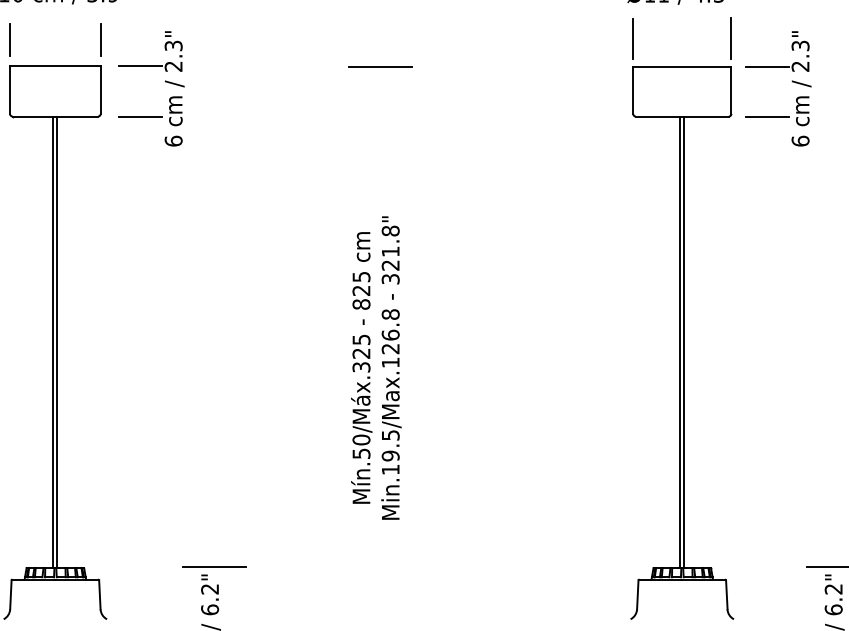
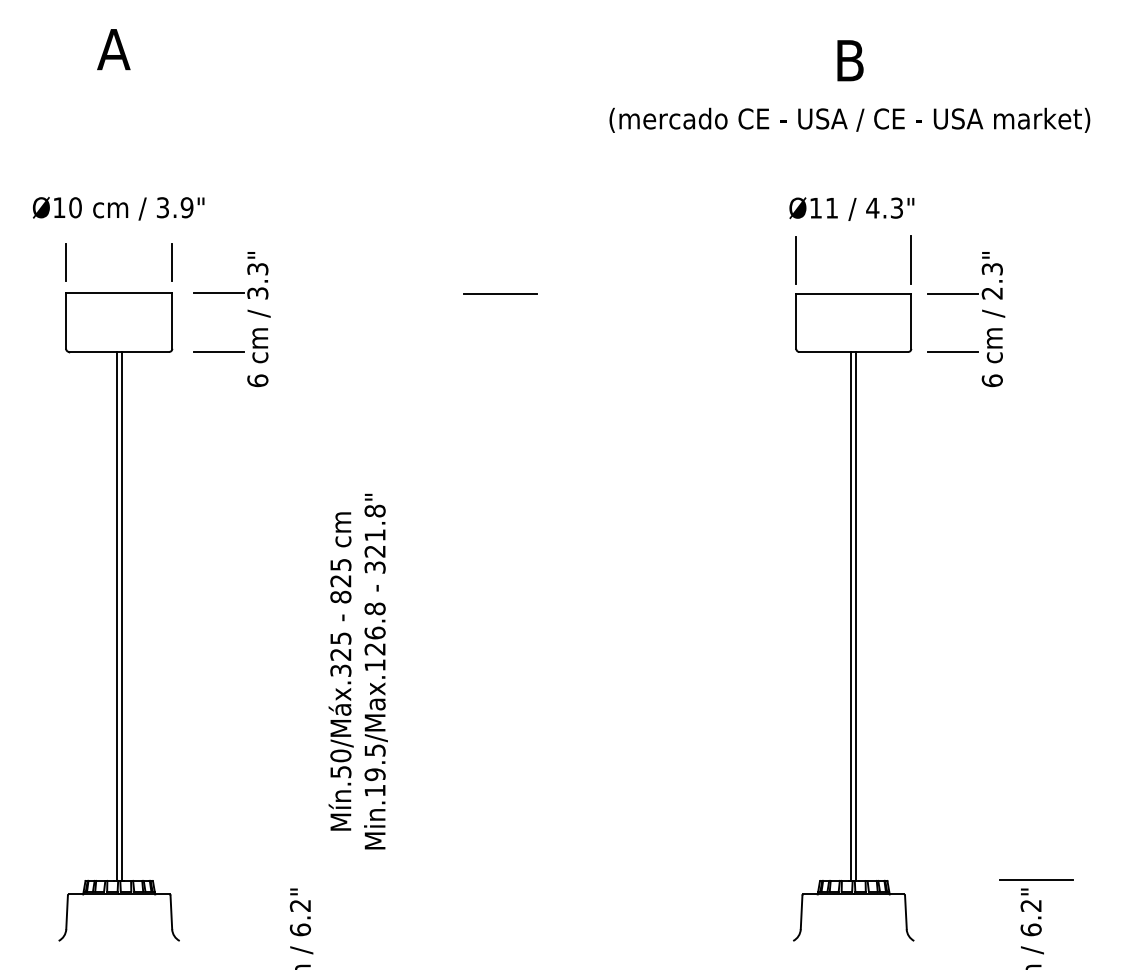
text: (173, 66) -> (257, 293), 2.3" -> 3.3"
text: (375, 367) -> (357, 671), moved
line: (214, 566) -> (305, 879), removed

